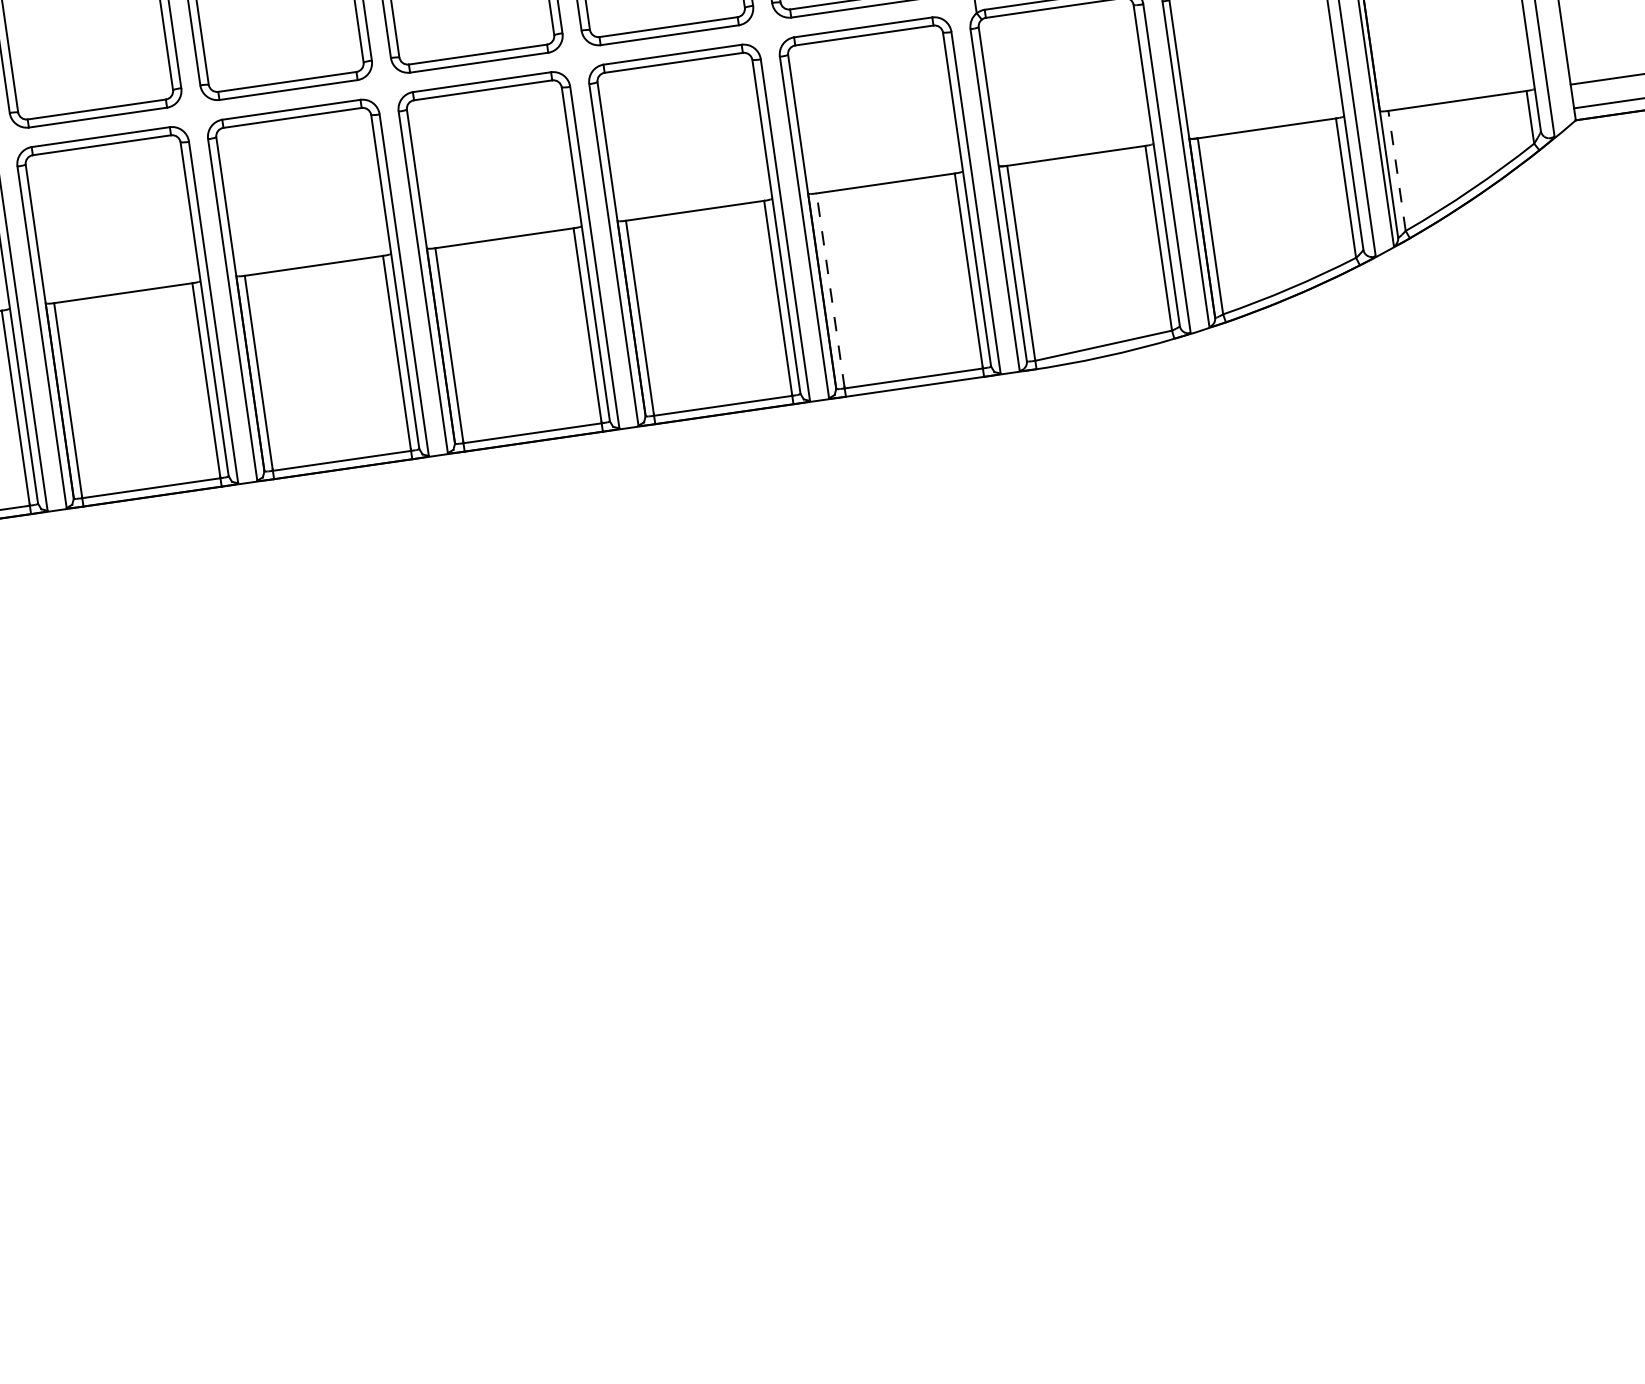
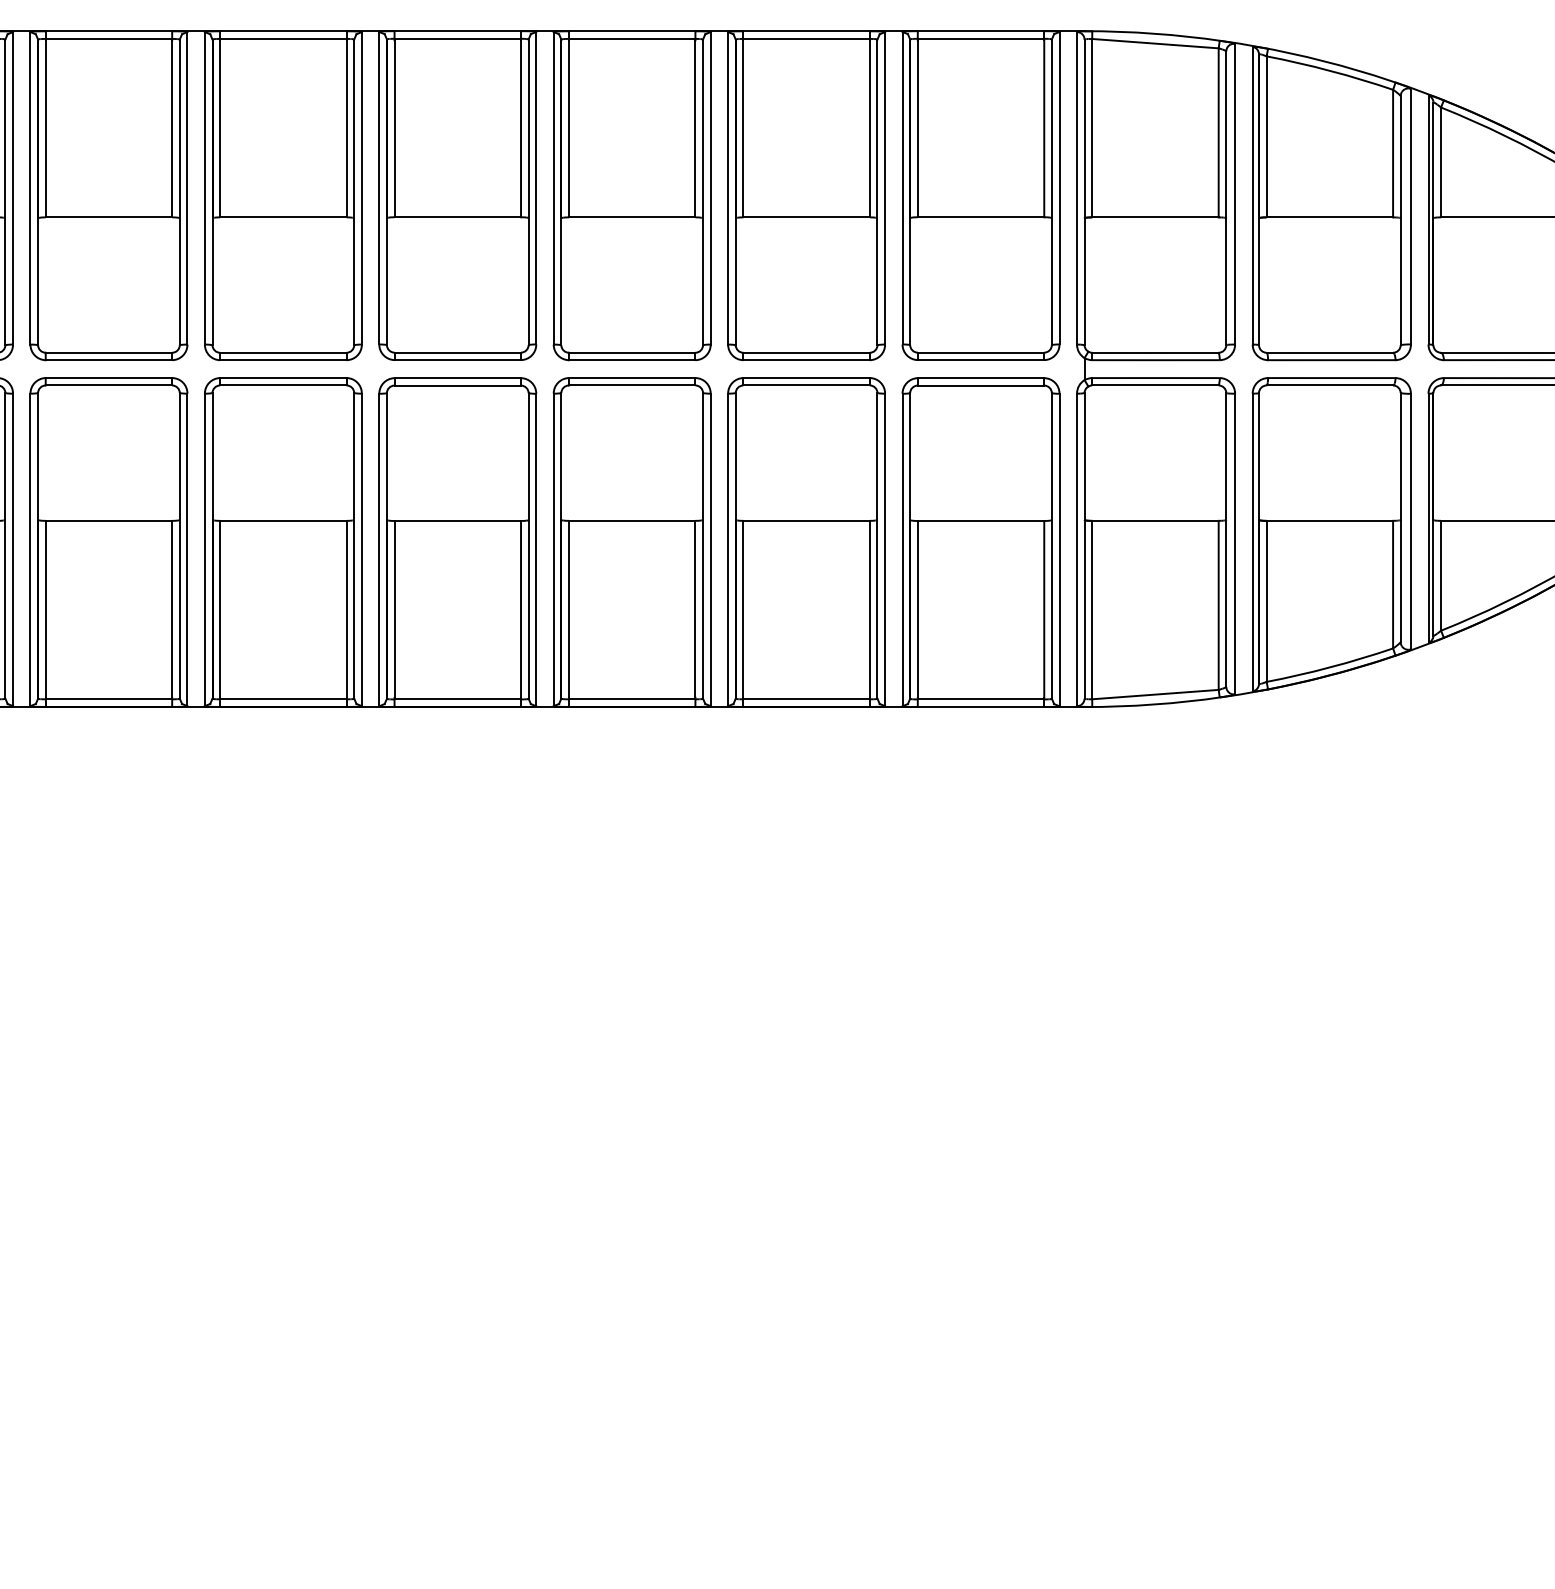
line: (1397, 170) -> (1441, 575), dashed -> solid
line: (830, 290) -> (917, 609), dashed -> solid

